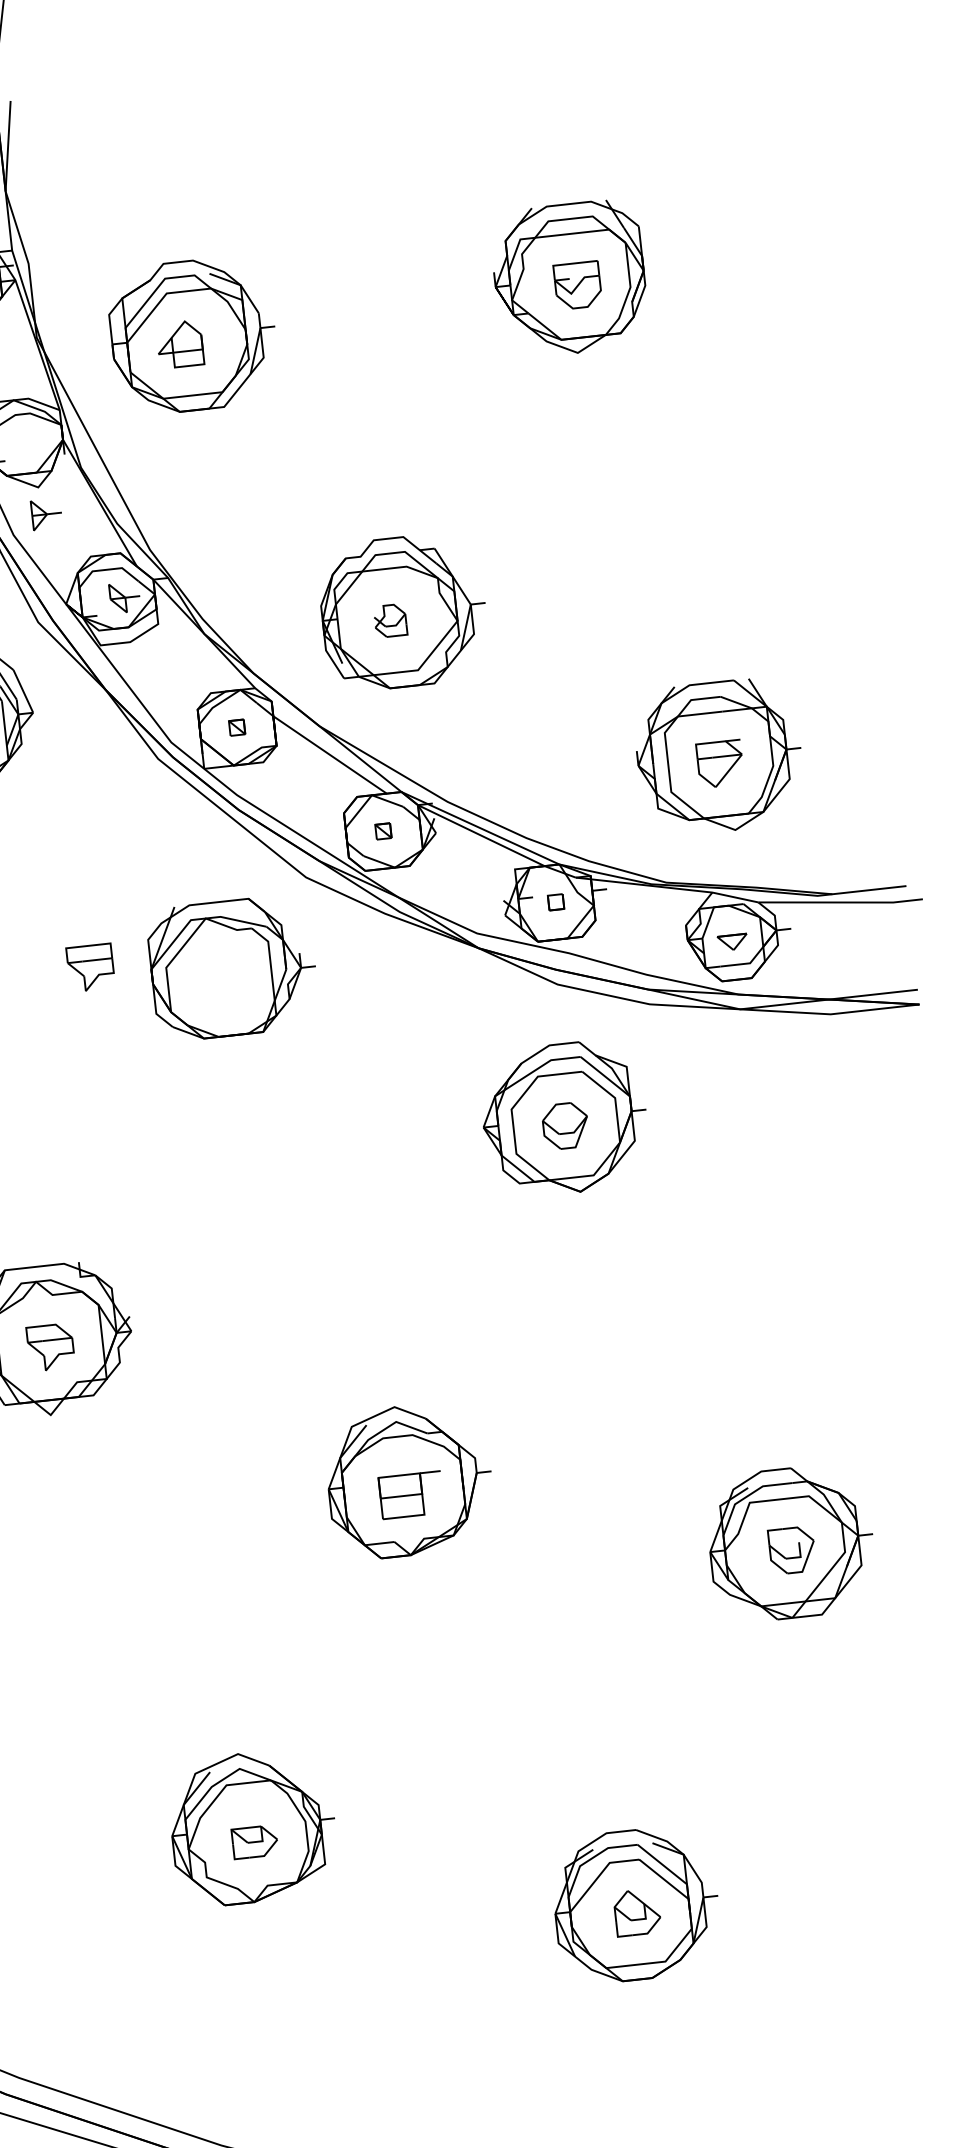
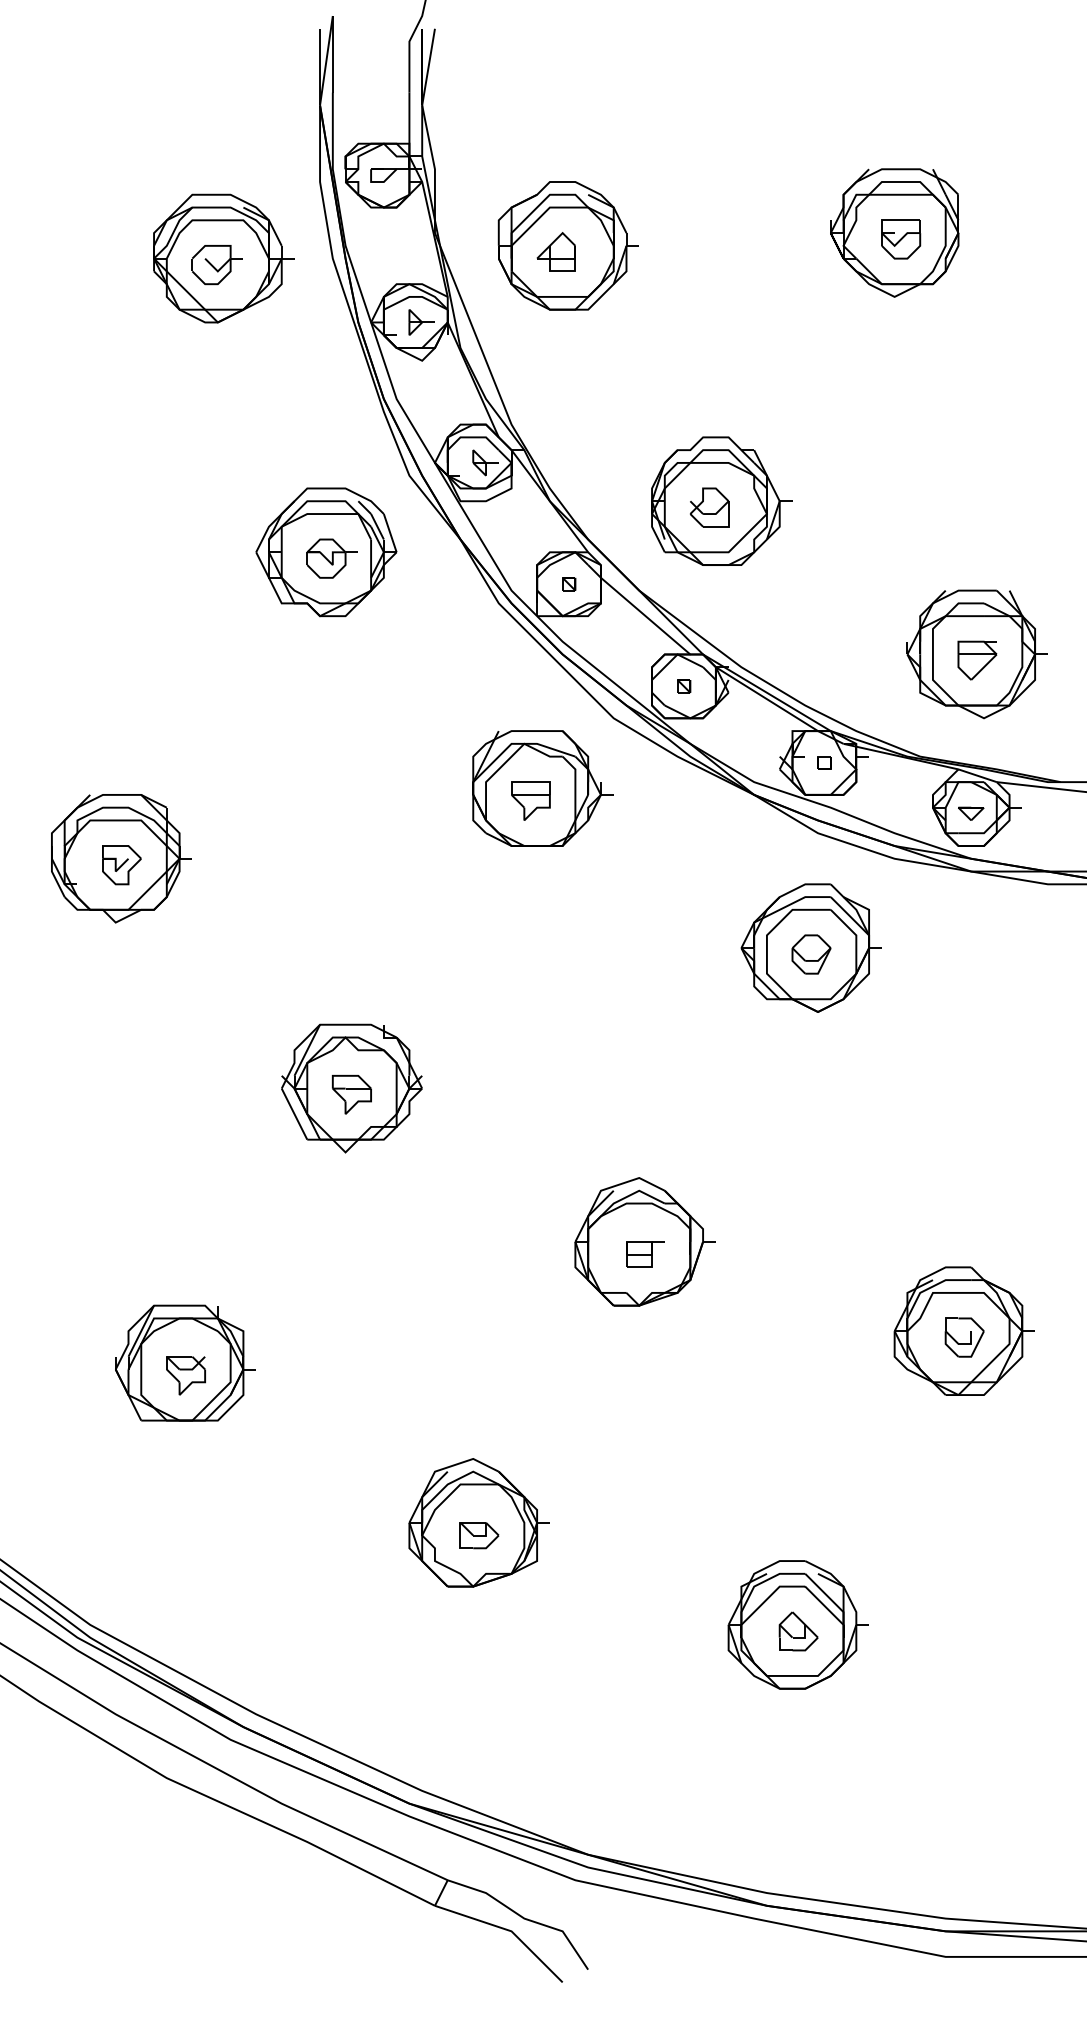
part: (46, 514) -> (421, 322), moved
part: (390, 620) -> (709, 507), size x1.43
part: (90, 967) -> (530, 800), moved
part: (411, 1495) -> (645, 1254), size x0.71

